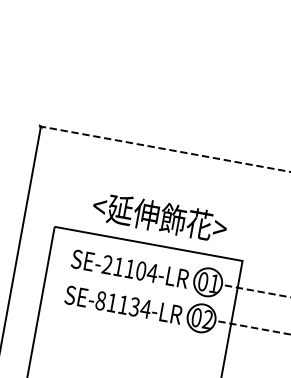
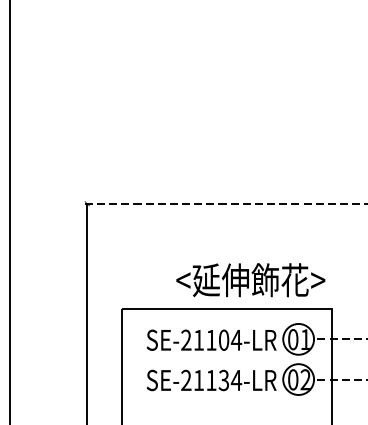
text: (159, 217) -> (250, 280), moved
text: (101, 300) -> (186, 380), SE-81134-LR -> SE-21134-LR

